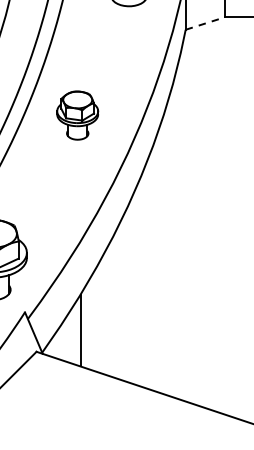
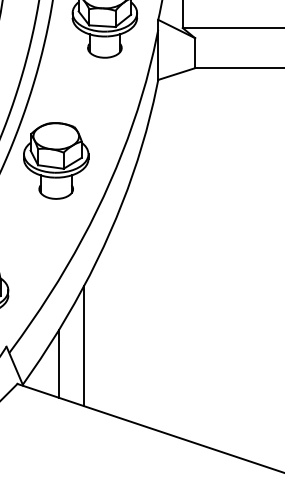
line: (206, 22) -> (177, 73), dashed -> solid
part: (77, 115) -> (56, 160), size x1.67
line: (107, 311) -> (84, 345), added

